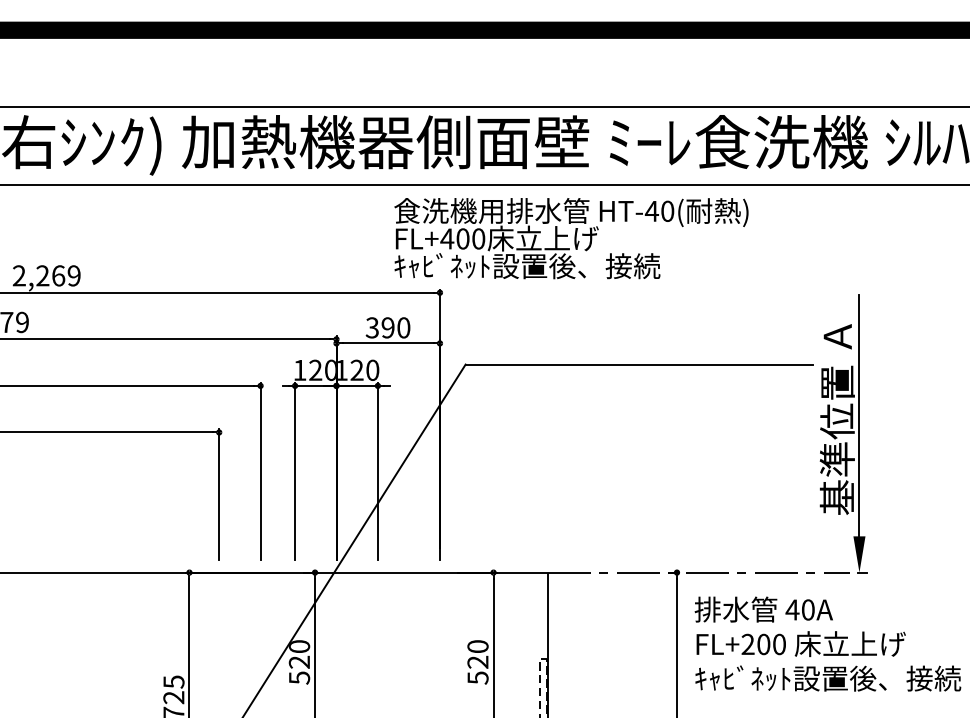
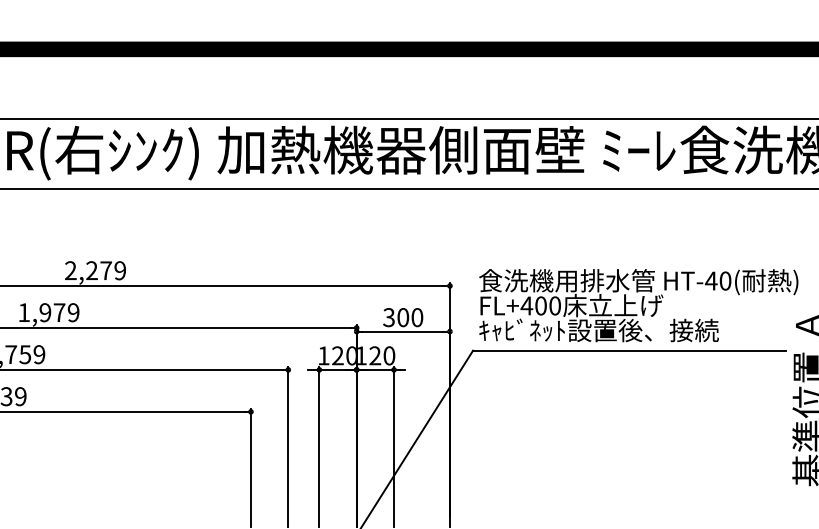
text: (571, 238) -> (638, 305), moved
text: (58, 275) -> (106, 270), 2,269 -> 2,279
text: (387, 327) -> (402, 317), 390 -> 300

